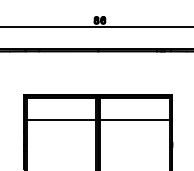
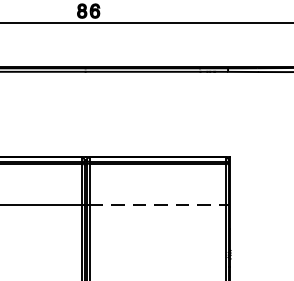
line: (135, 119) -> (158, 204), solid -> dashed

